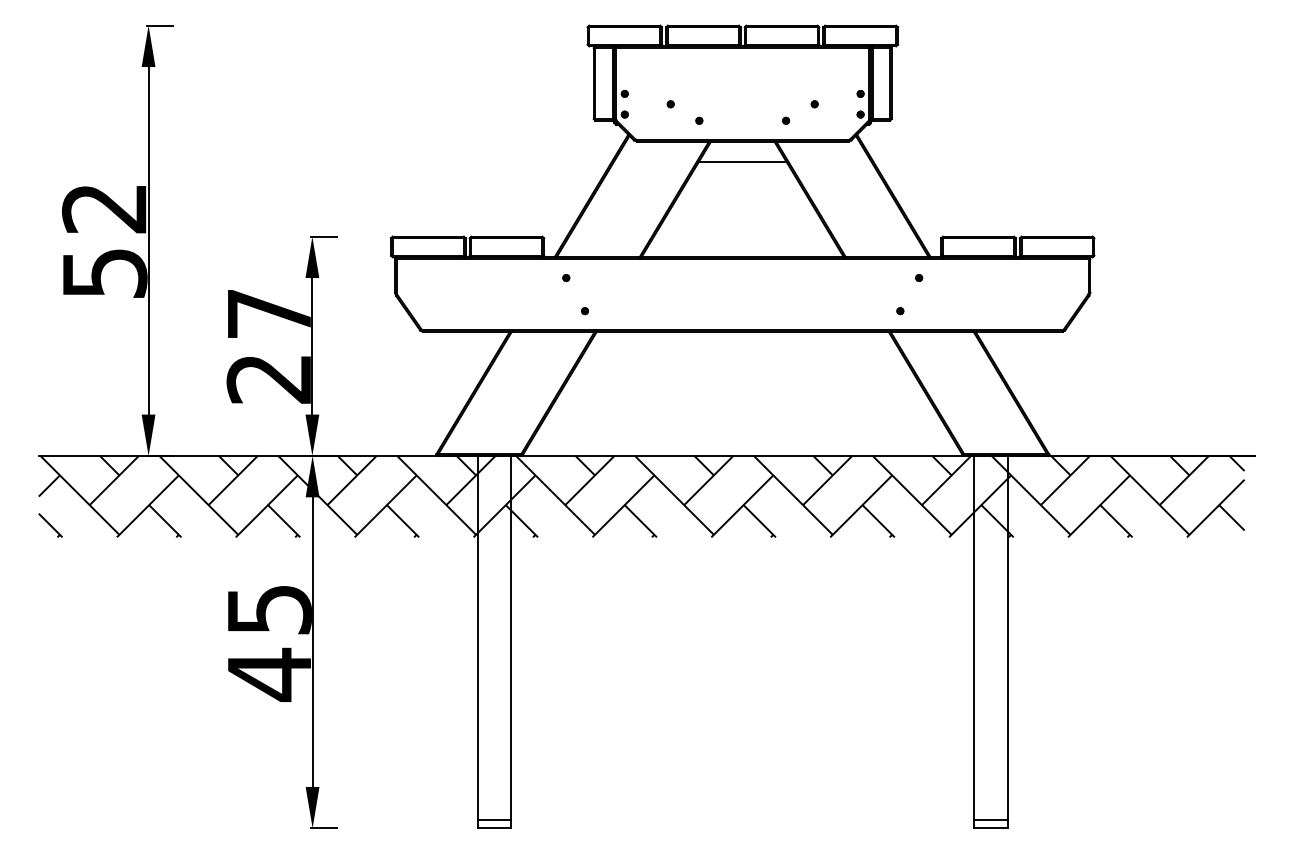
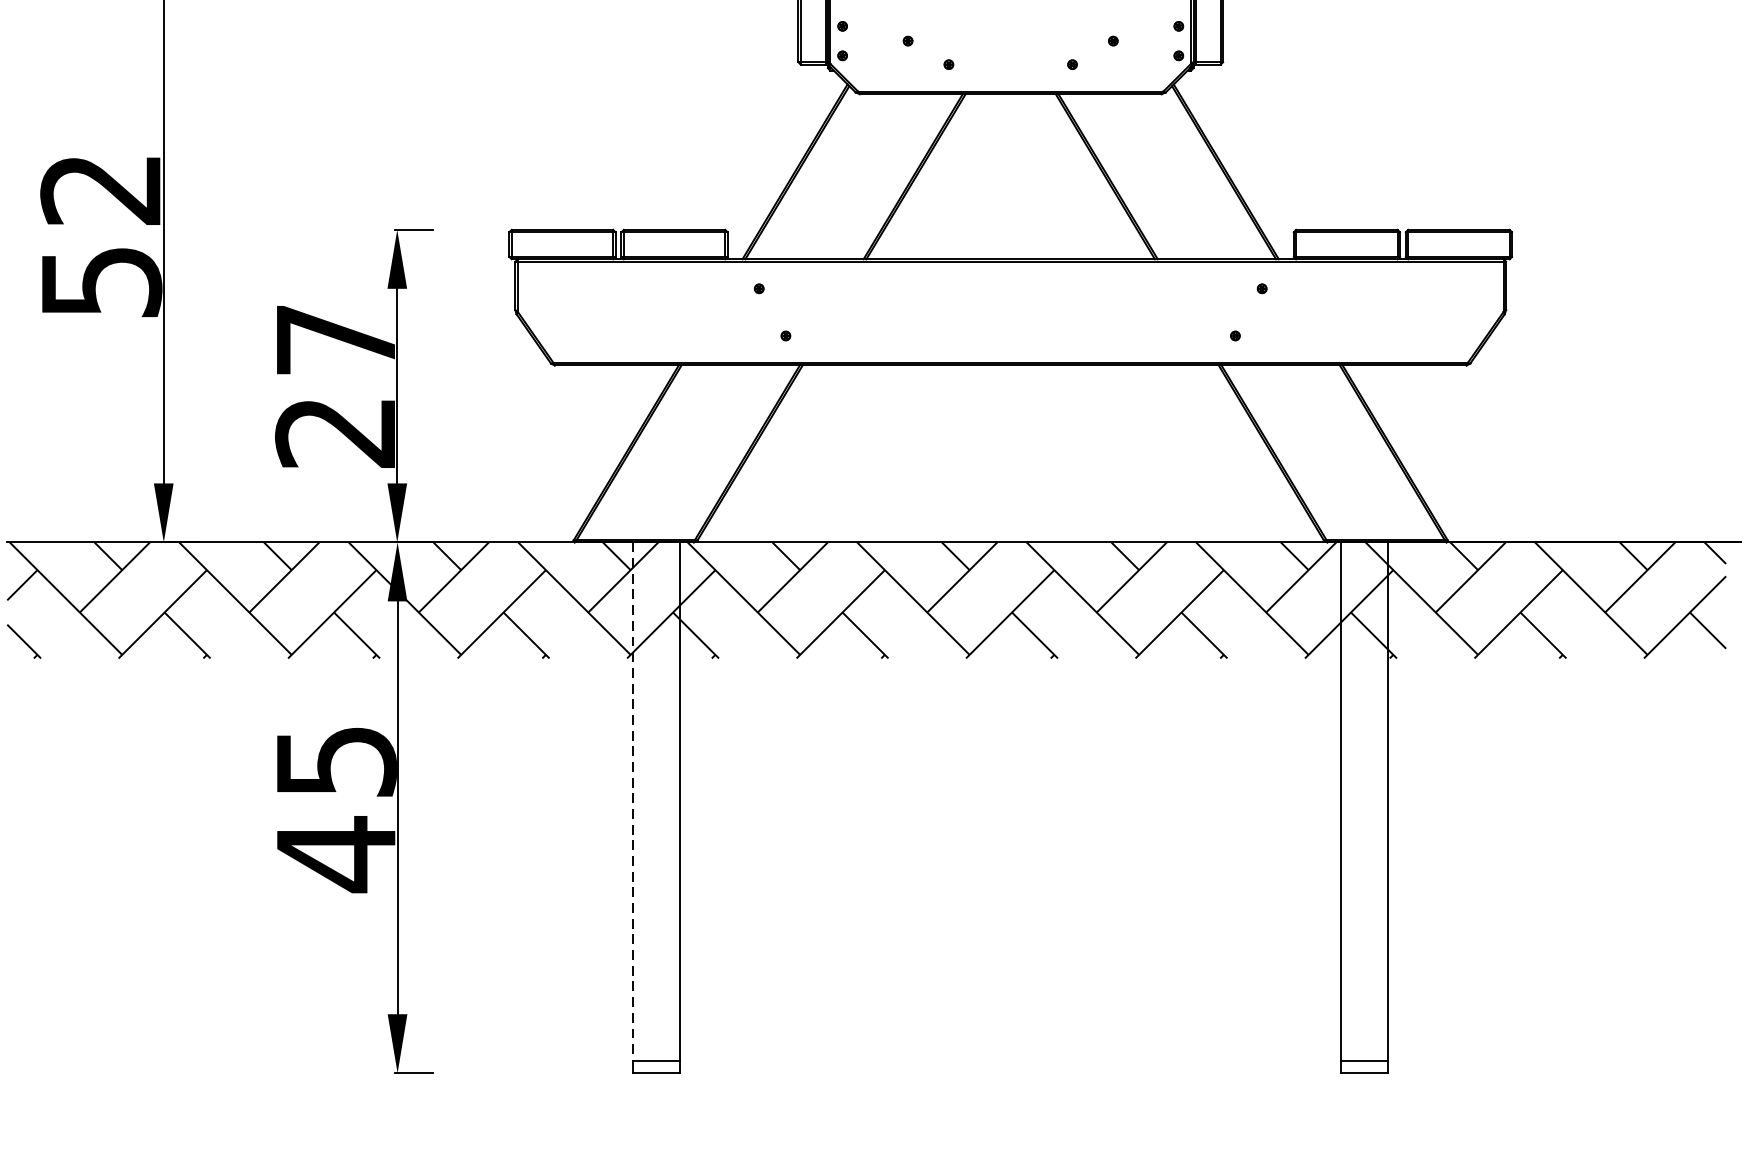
line: (742, 162) -> (1010, 124), removed
line: (477, 638) -> (632, 802), solid -> dashed

